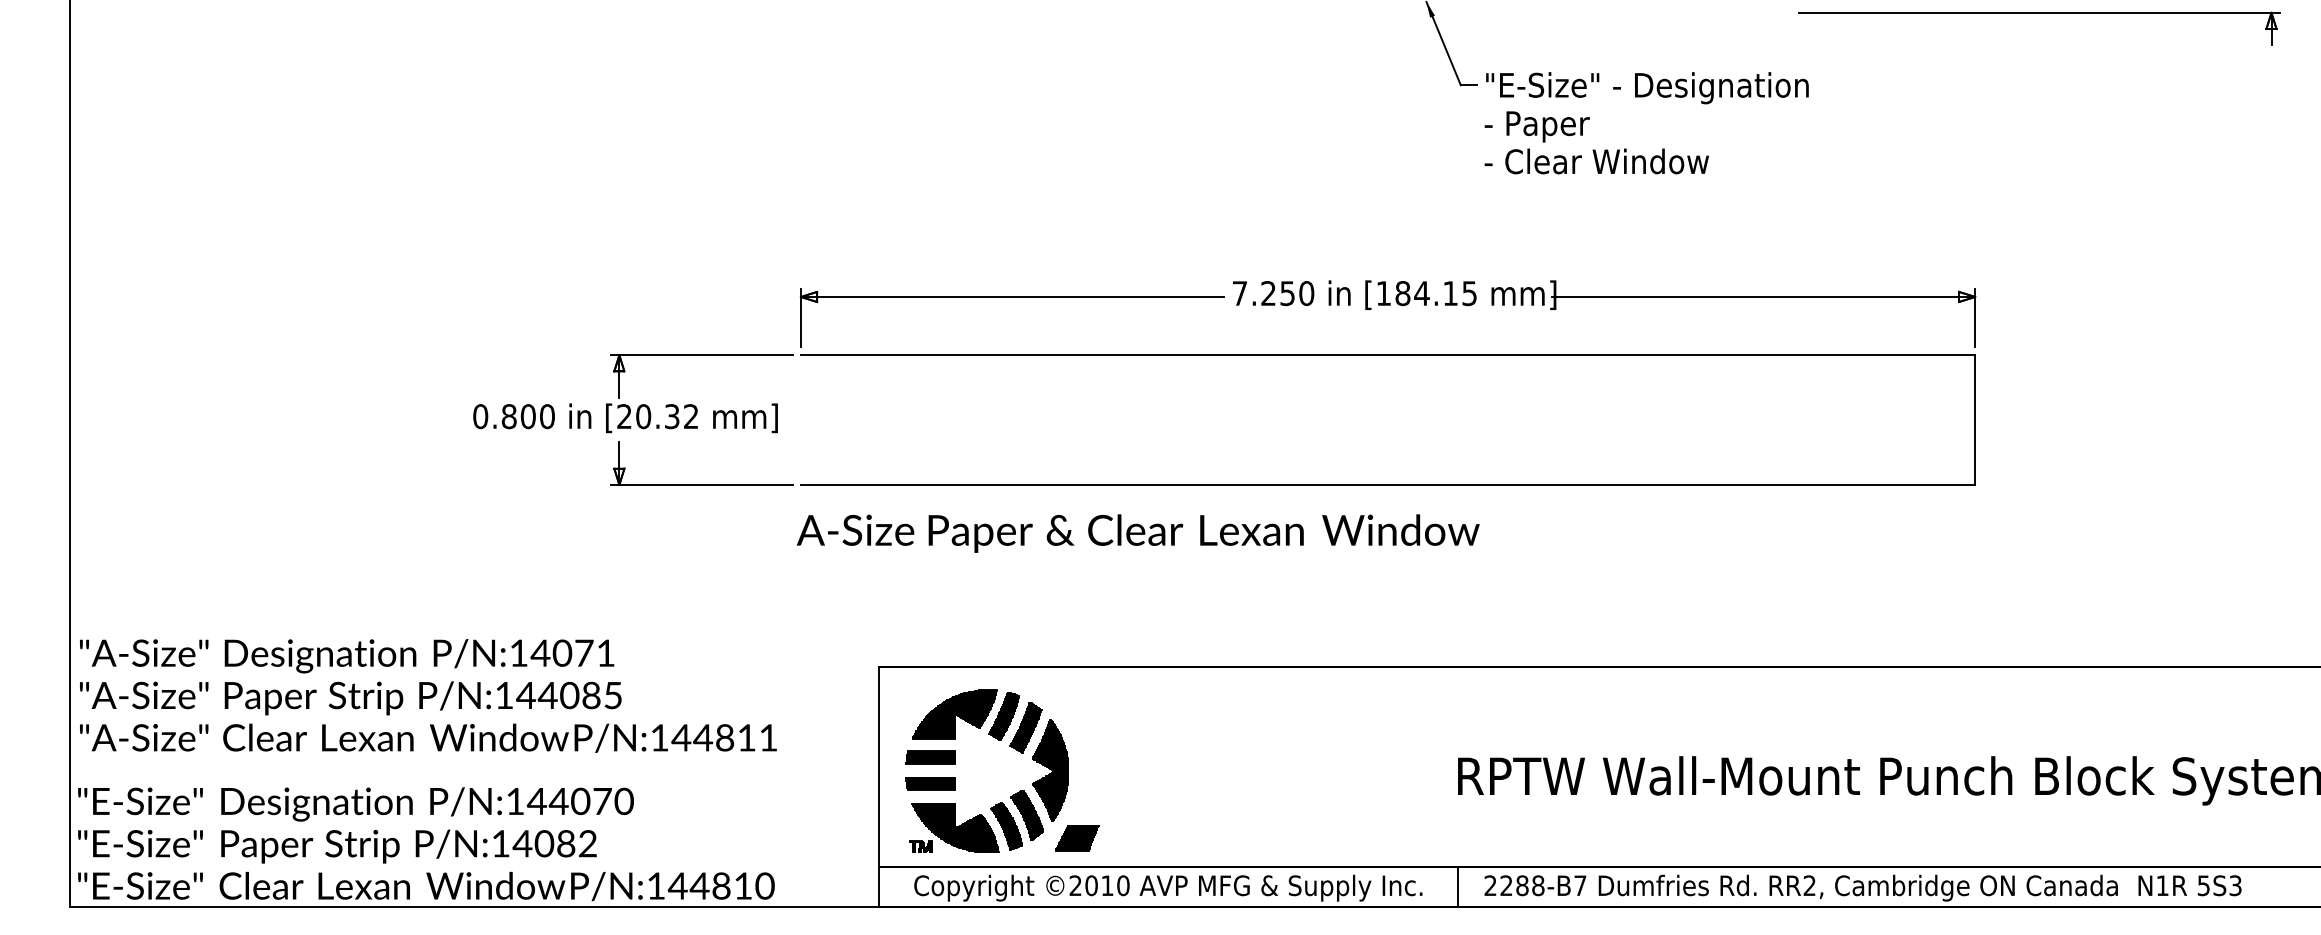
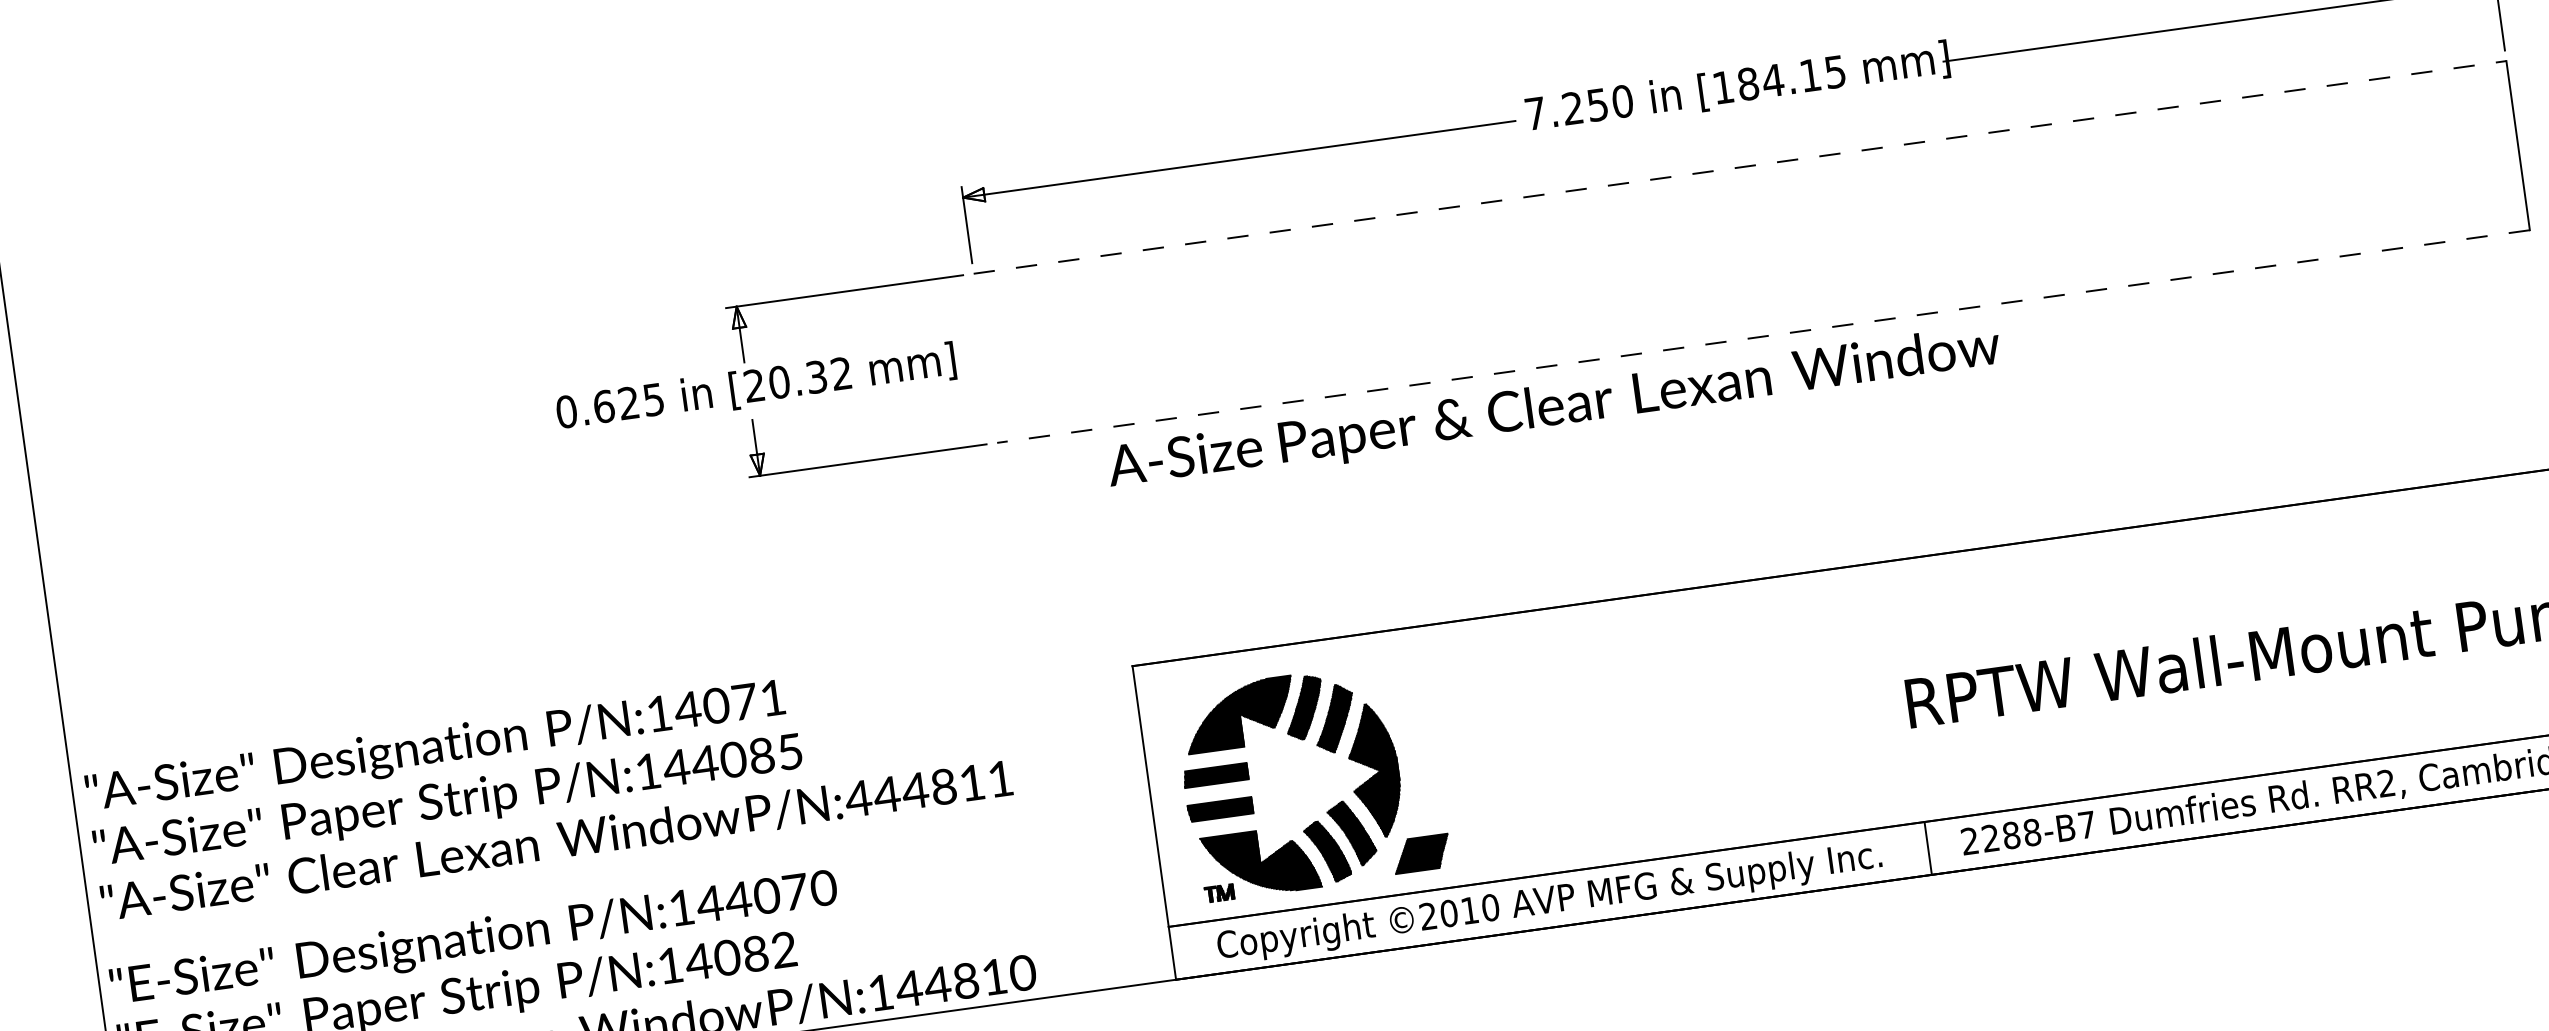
line: (1388, 355) -> (1740, 167), solid -> dashed
text: (527, 416) -> (627, 403), 0.800 -> 0.625
line: (1387, 484) -> (1762, 336), solid -> dashed
text: (1137, 533) -> (1553, 409), moved
text: (659, 737) -> (858, 798), 144811 -> 444811

